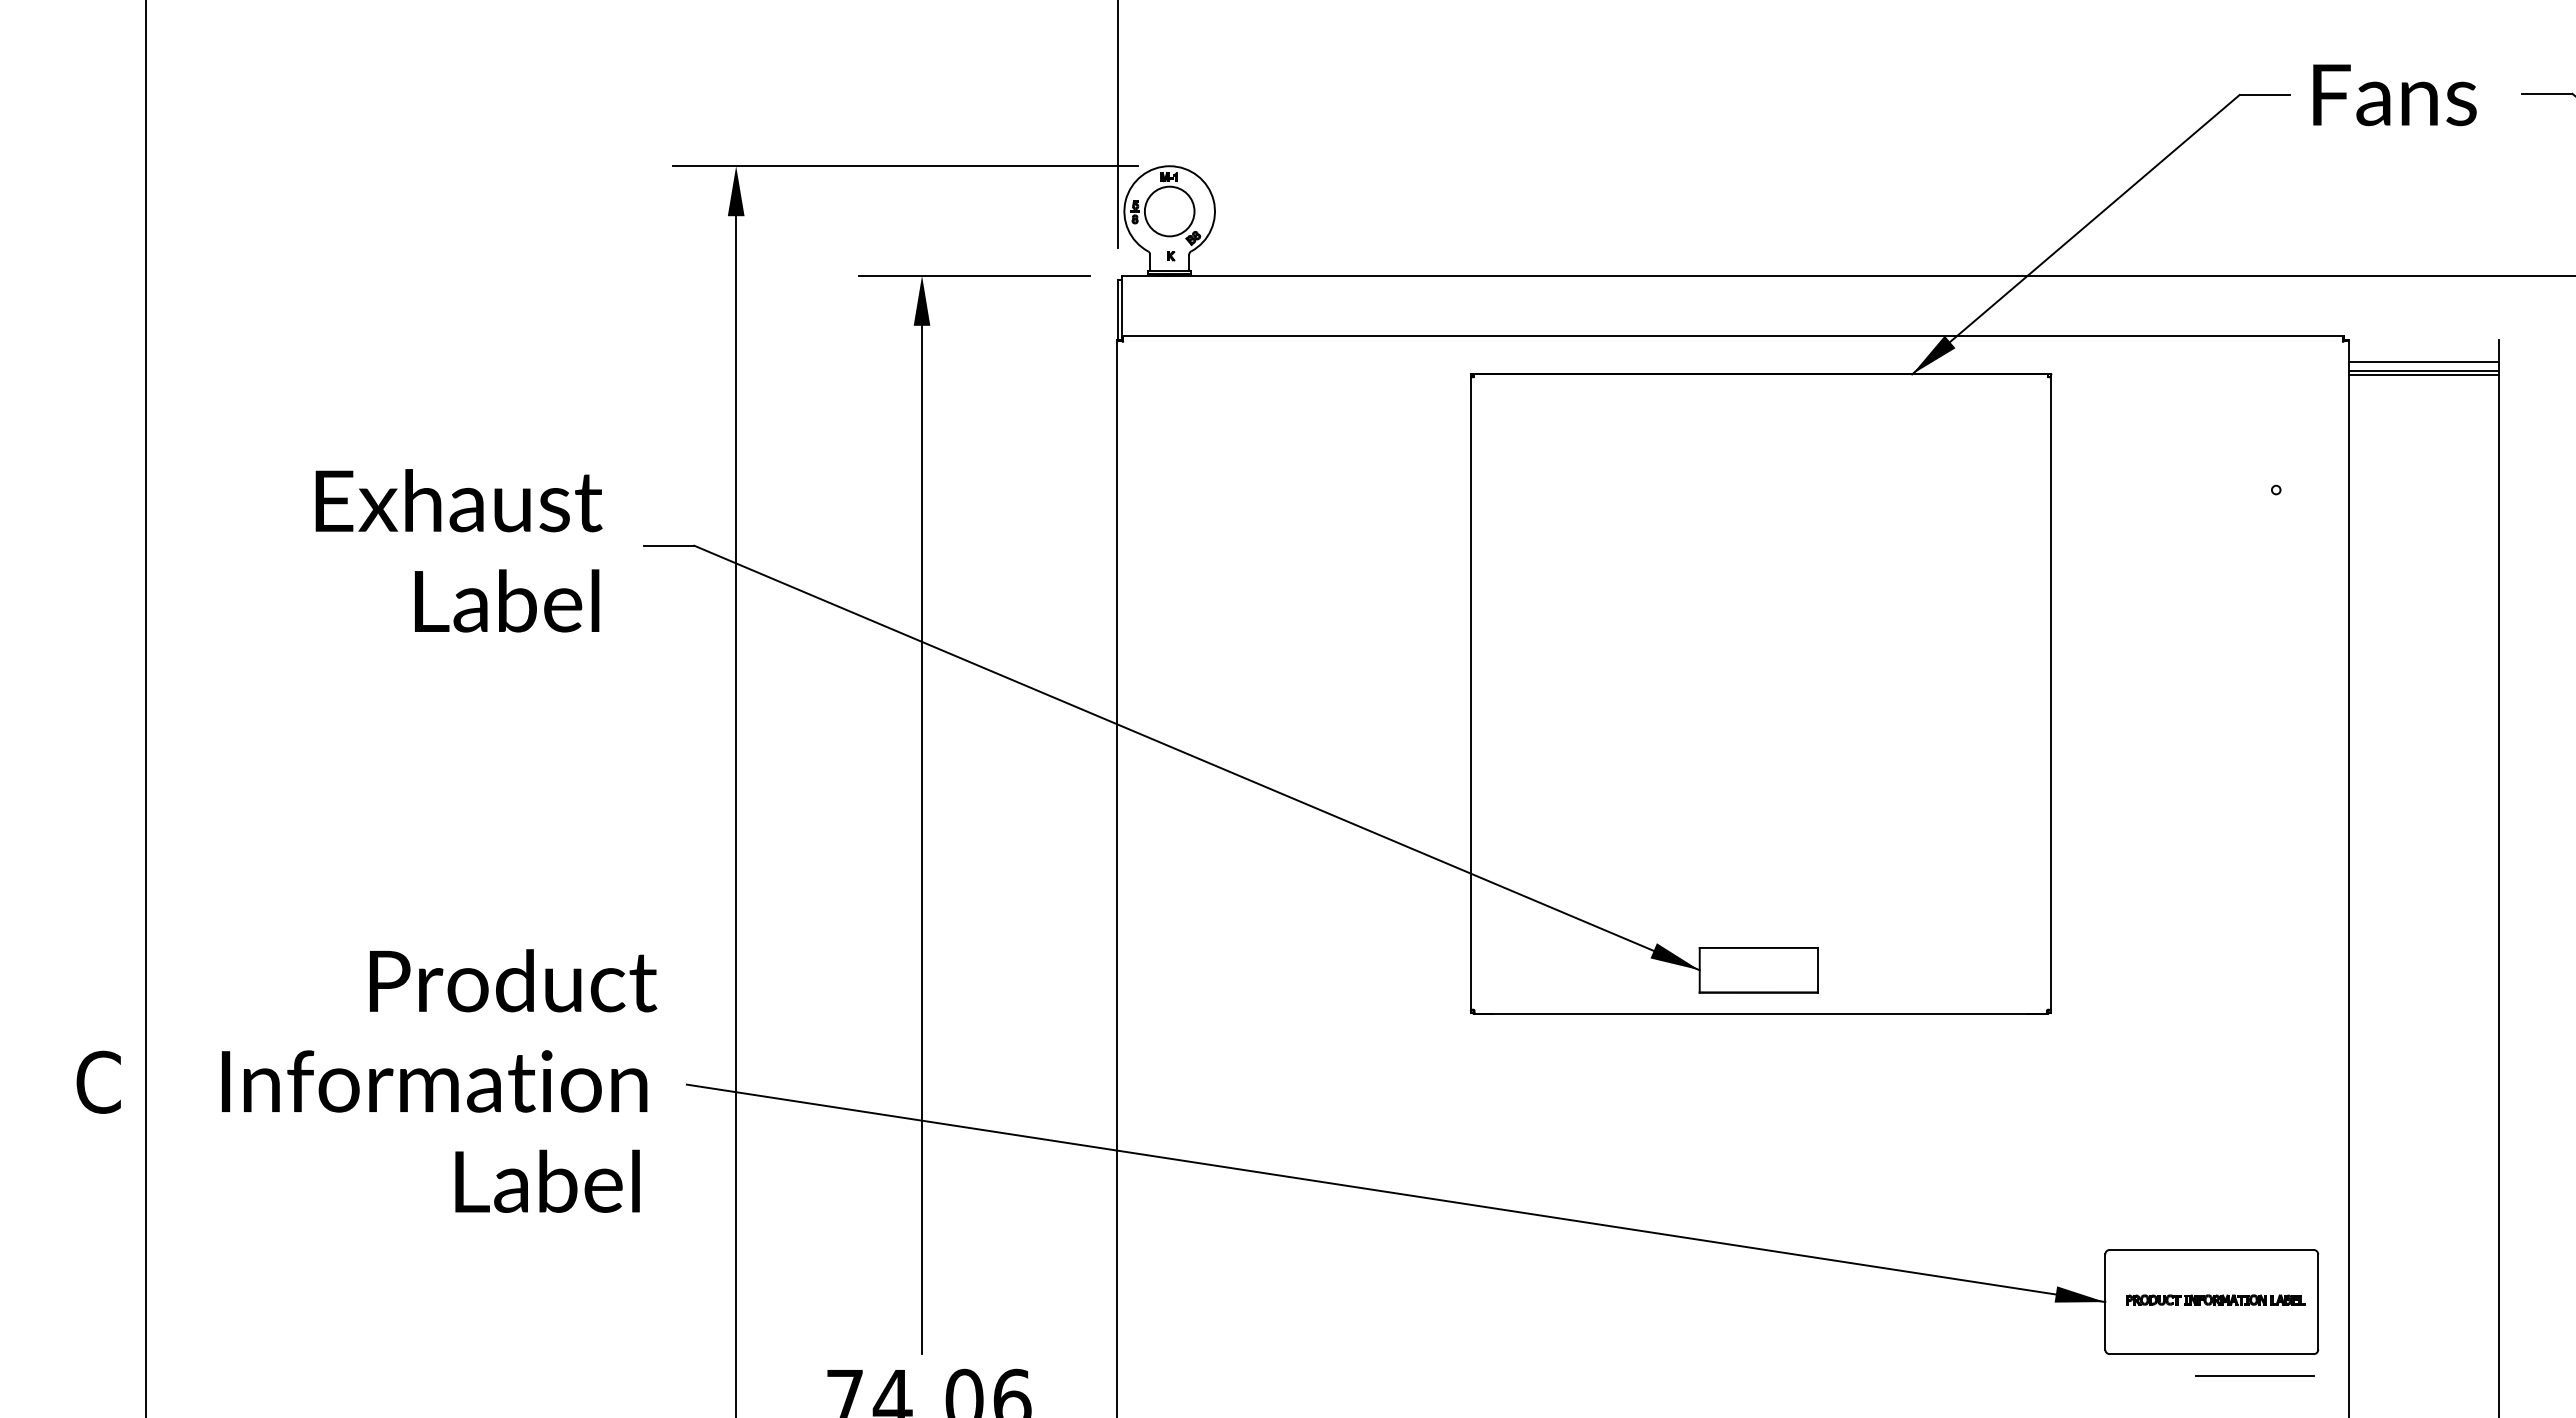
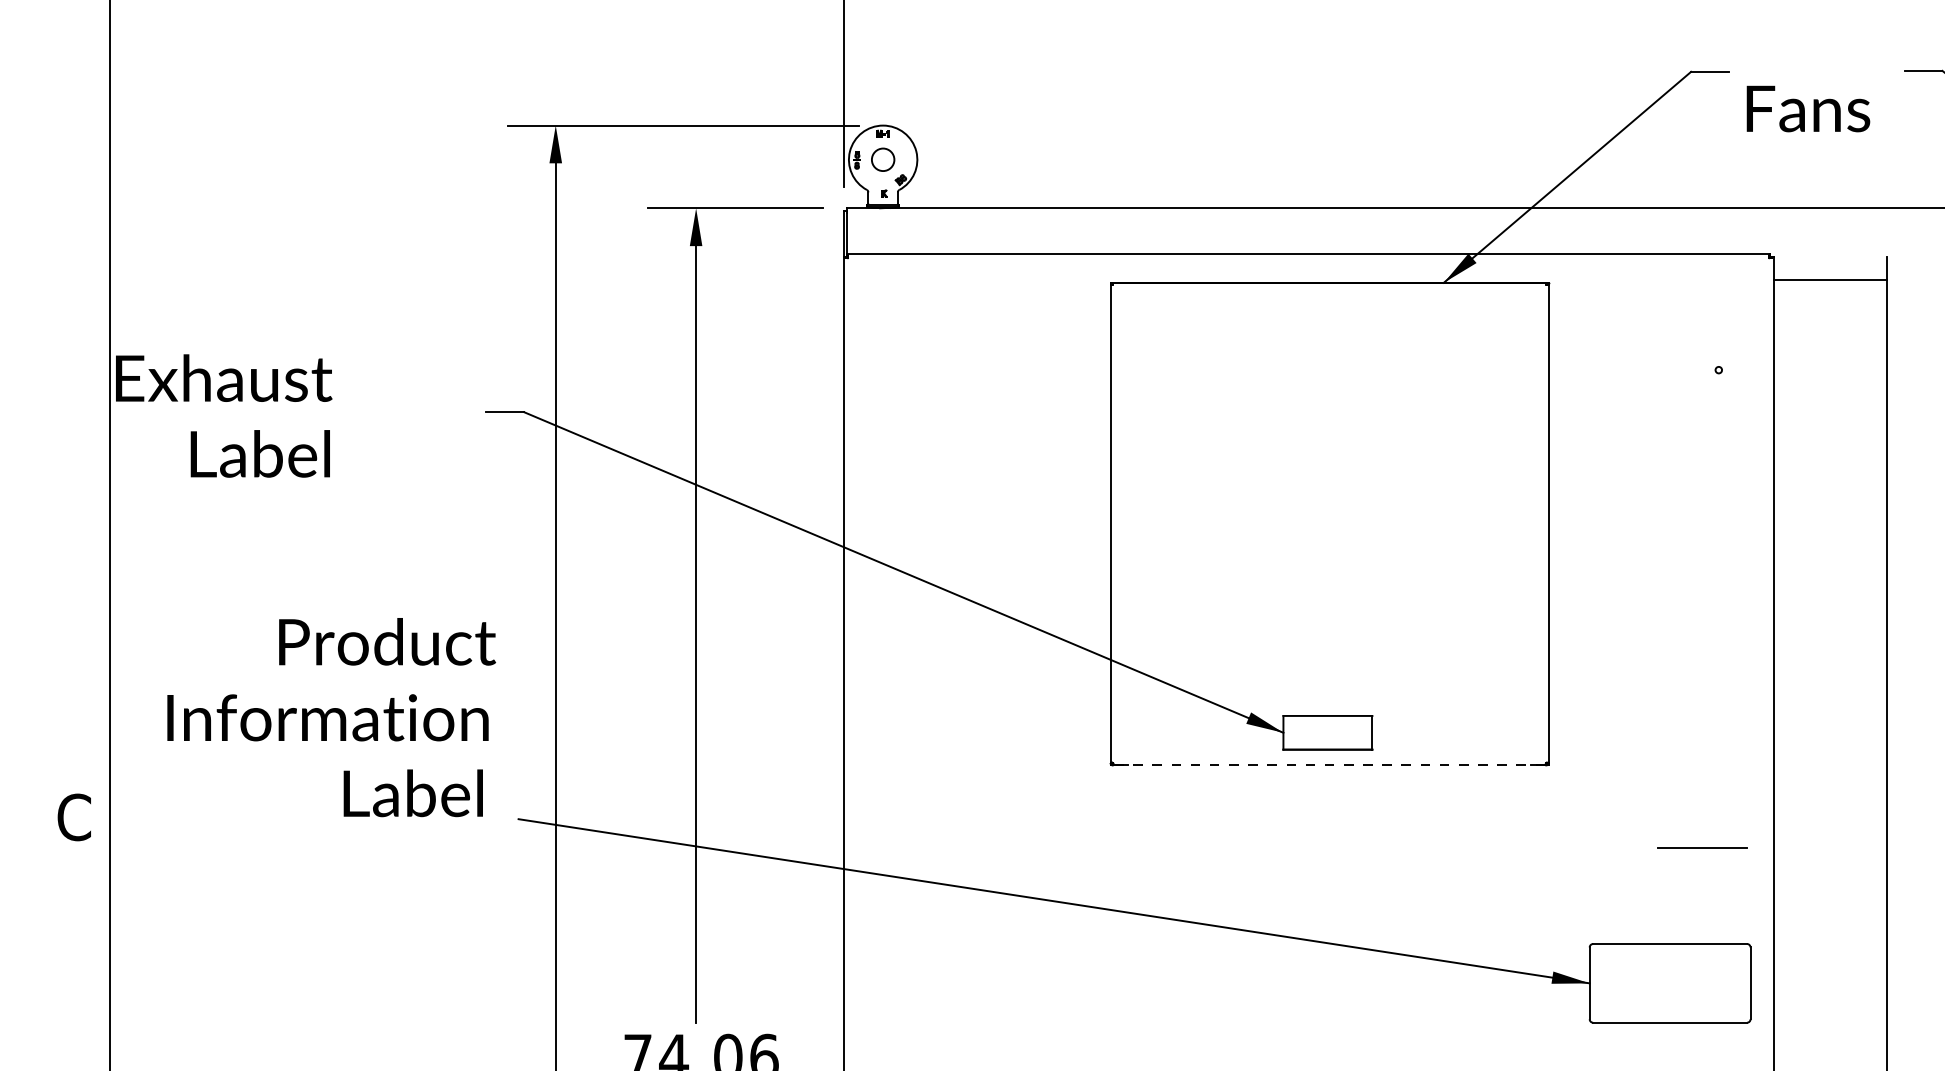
text: (2394, 95) -> (1808, 109), moved
circle: (1169, 211) -> (883, 159), size x0.6
line: (2423, 361) -> (1830, 273), removed
line: (2423, 374) -> (1830, 282), removed
text: (458, 550) -> (223, 415), moved
line: (1761, 1013) -> (1330, 765), solid -> dashed
text: (439, 1080) -> (331, 717), moved
part: (2215, 1299) -> (1672, 981), removed
line: (2254, 1375) -> (1702, 847), moved

